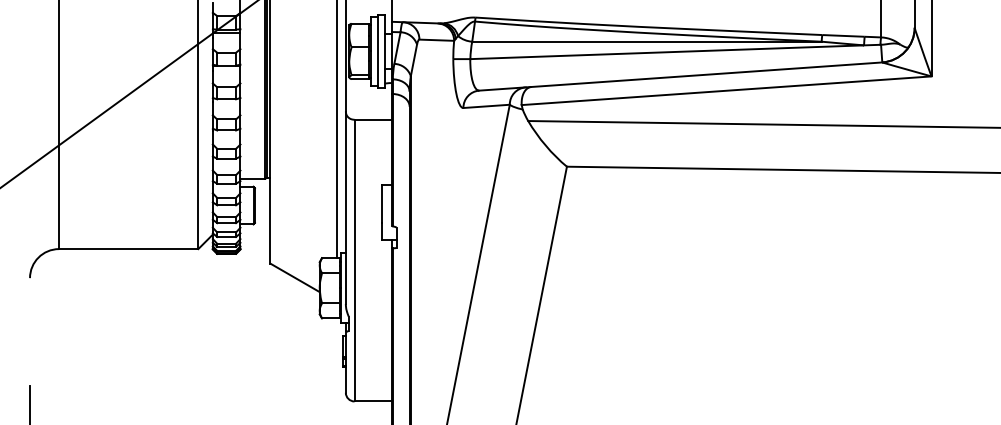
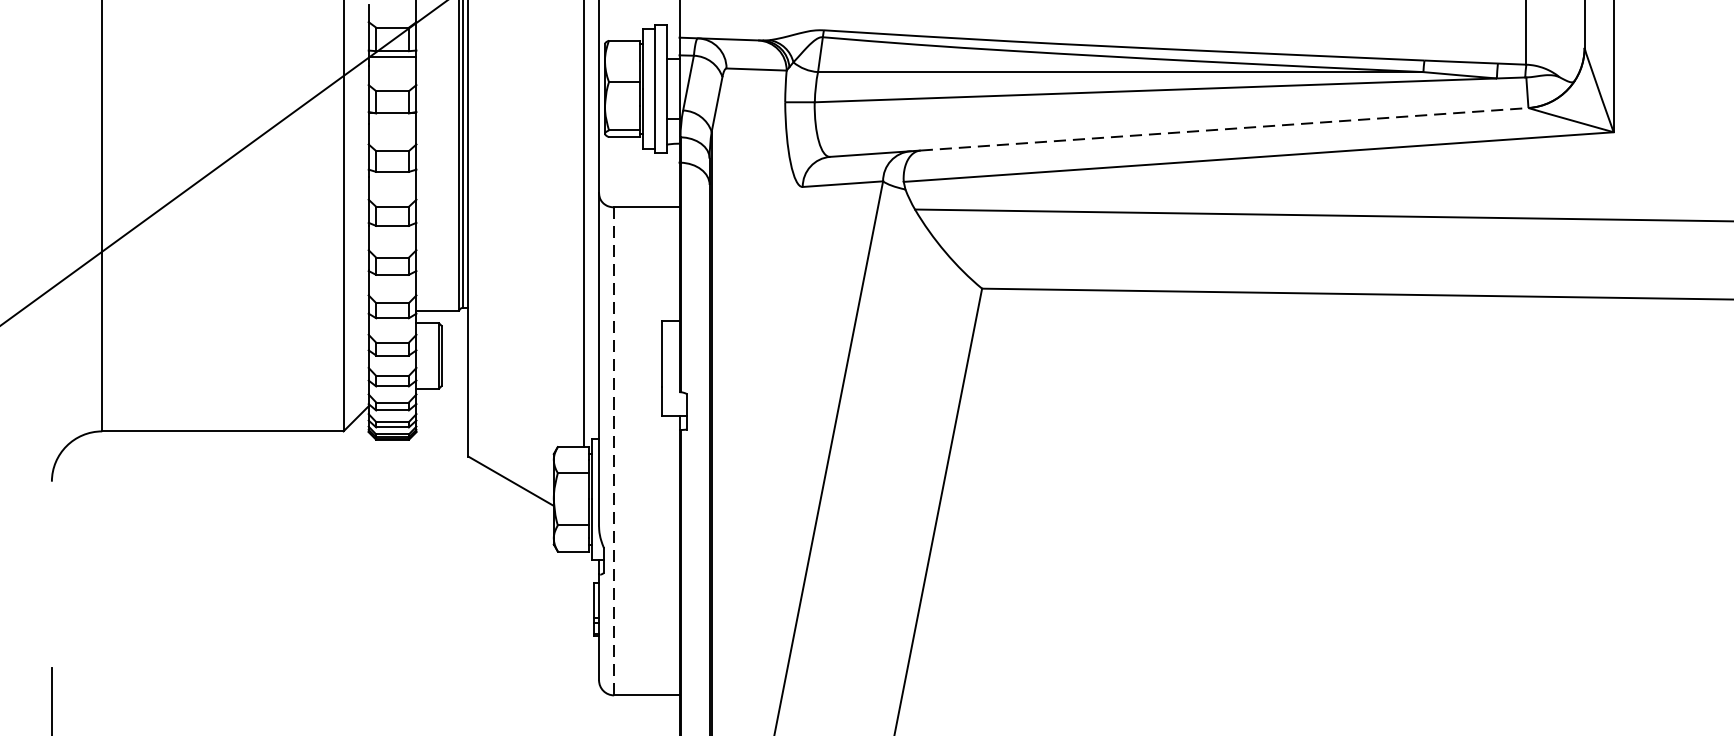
line: (706, 74) -> (1223, 128), solid -> dashed
line: (354, 260) -> (614, 451), solid -> dashed

